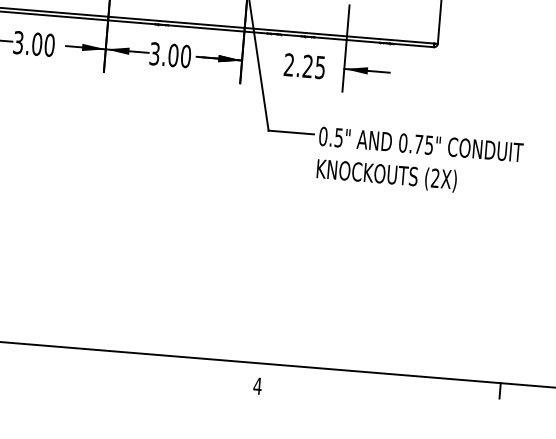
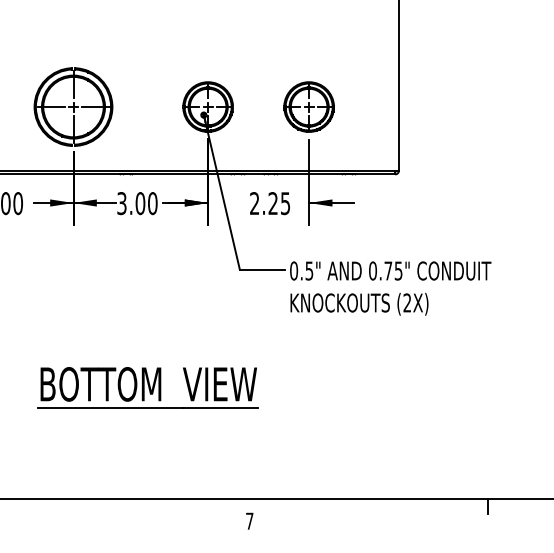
part: (165, 242) -> (147, 387), added
text: (257, 385) -> (249, 520), 4 -> 7

